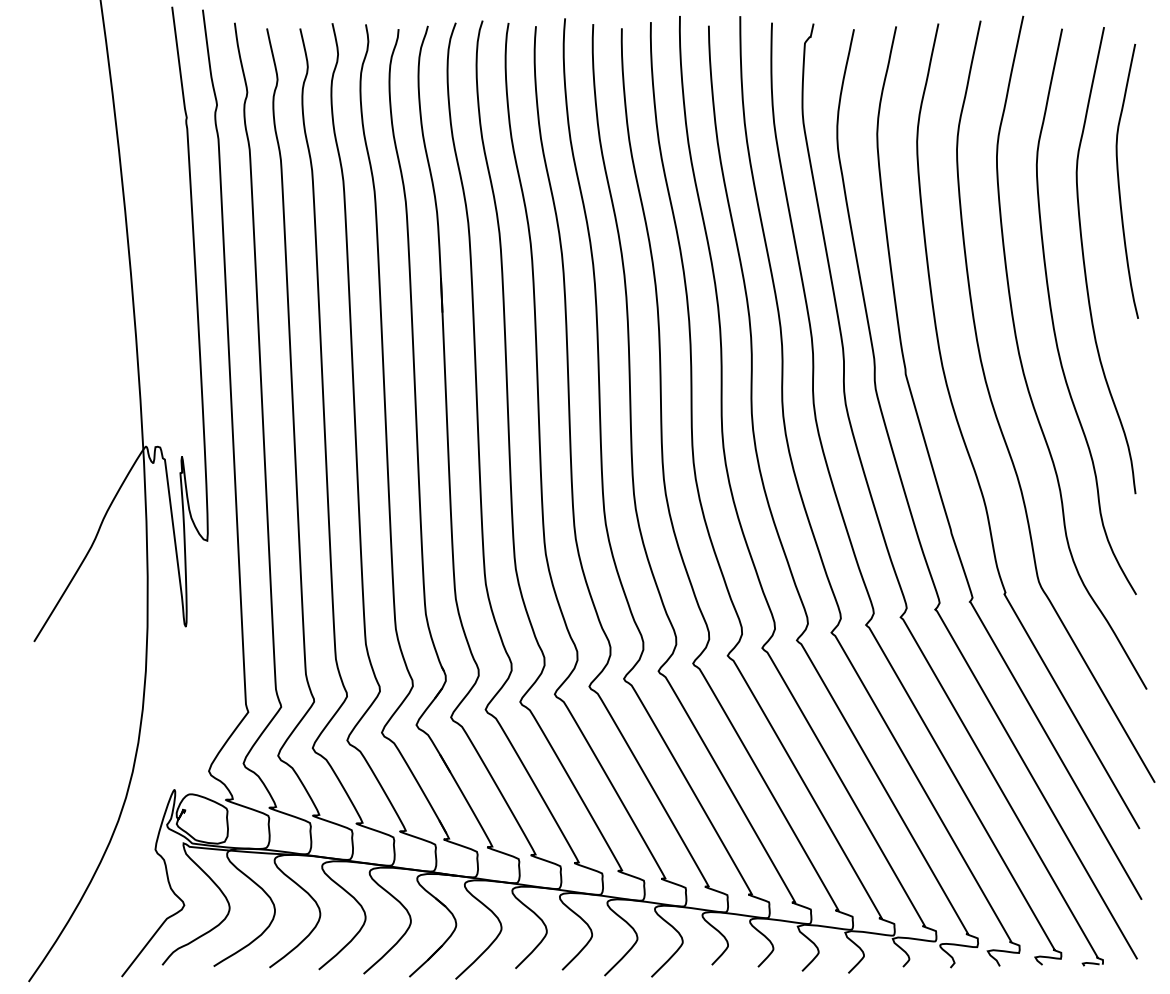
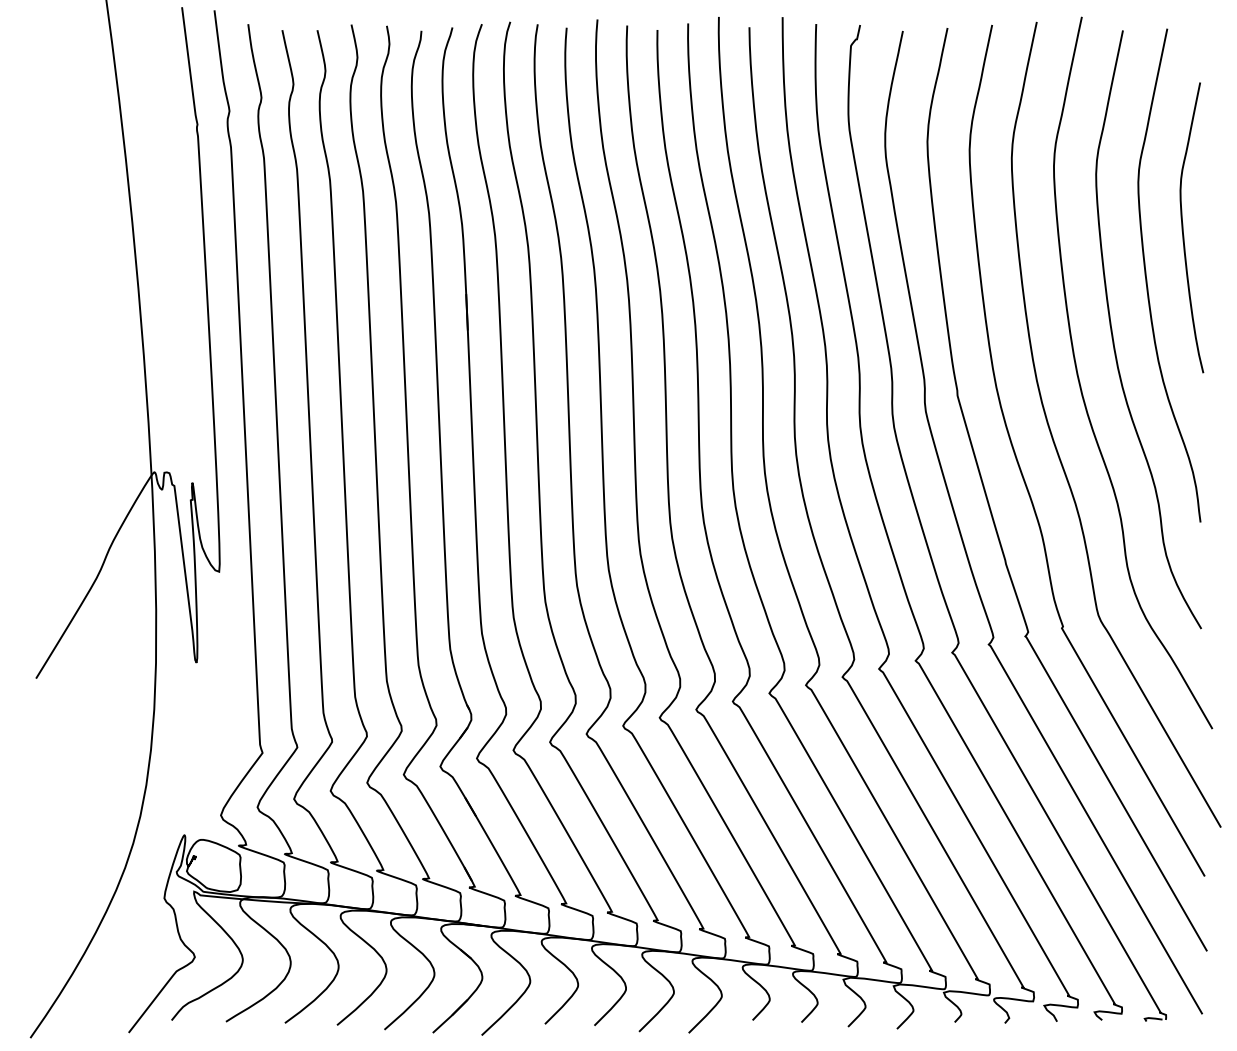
curve: (1119, 181) -> (1183, 227), moved

